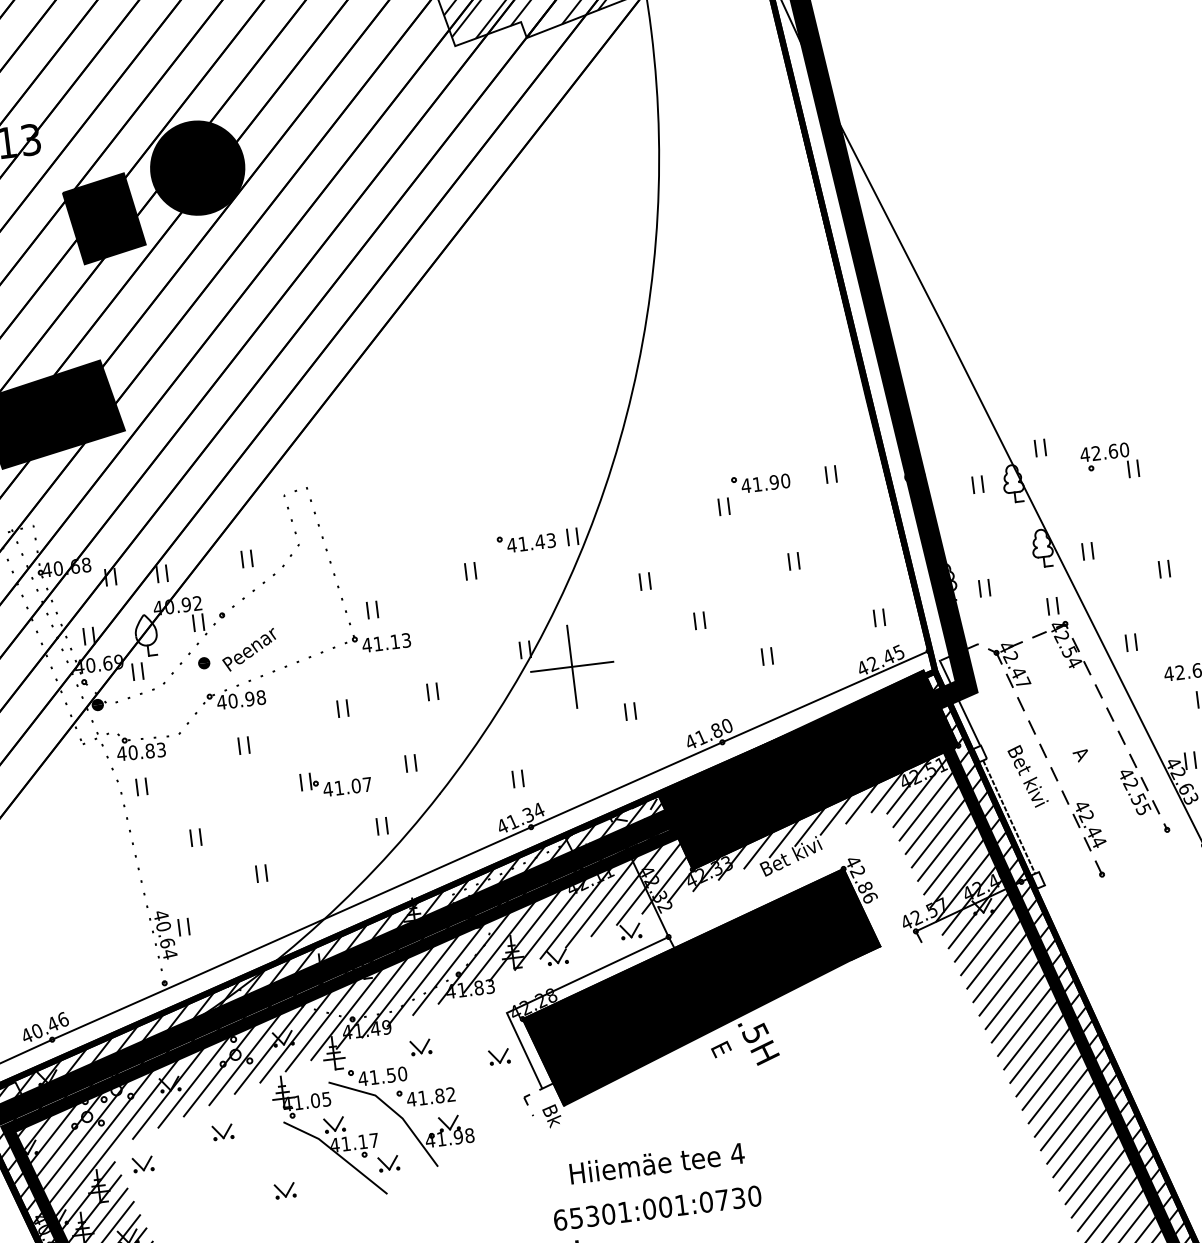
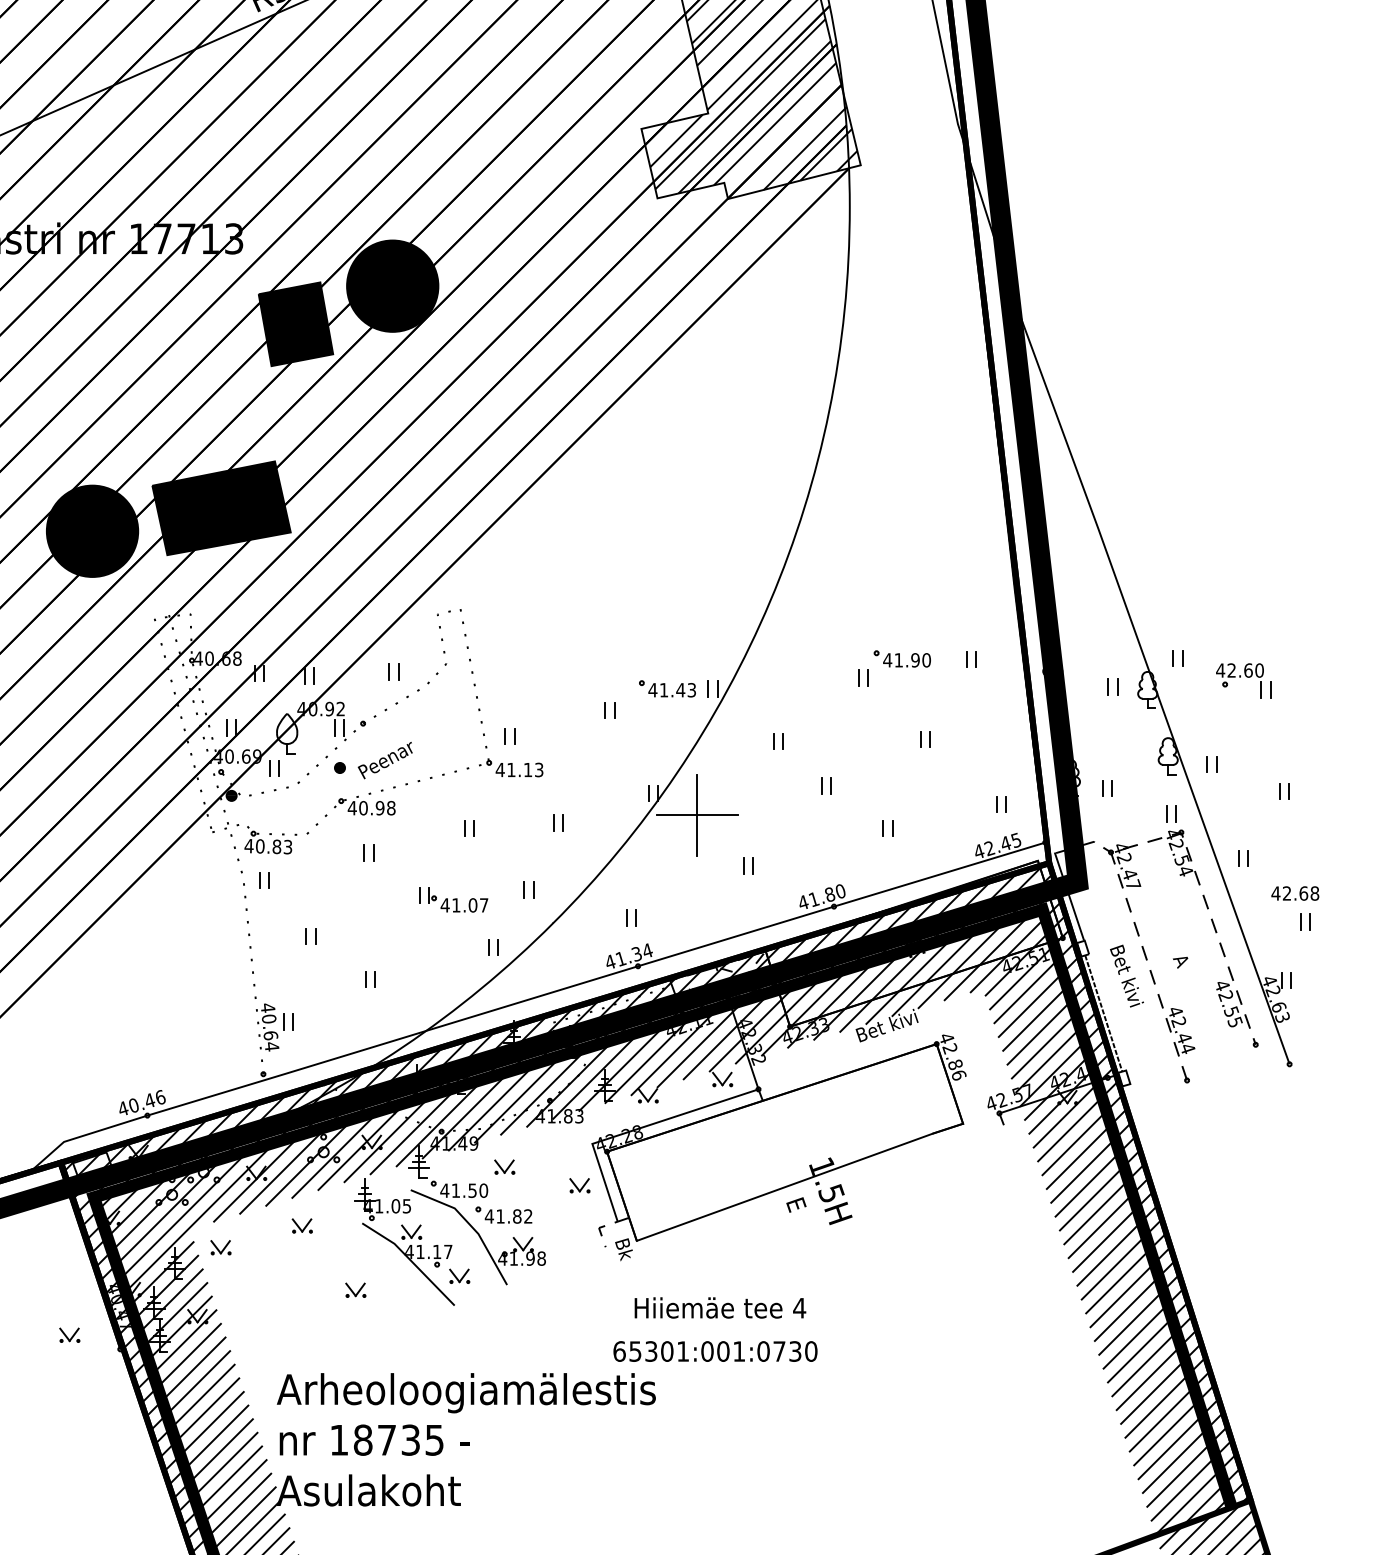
fill: (807, 769) -> (913, 943), removed
fill: (702, 987) -> (785, 1142), removed

